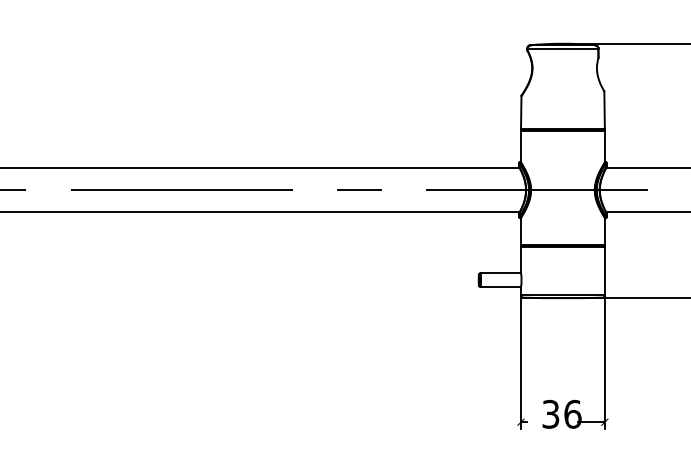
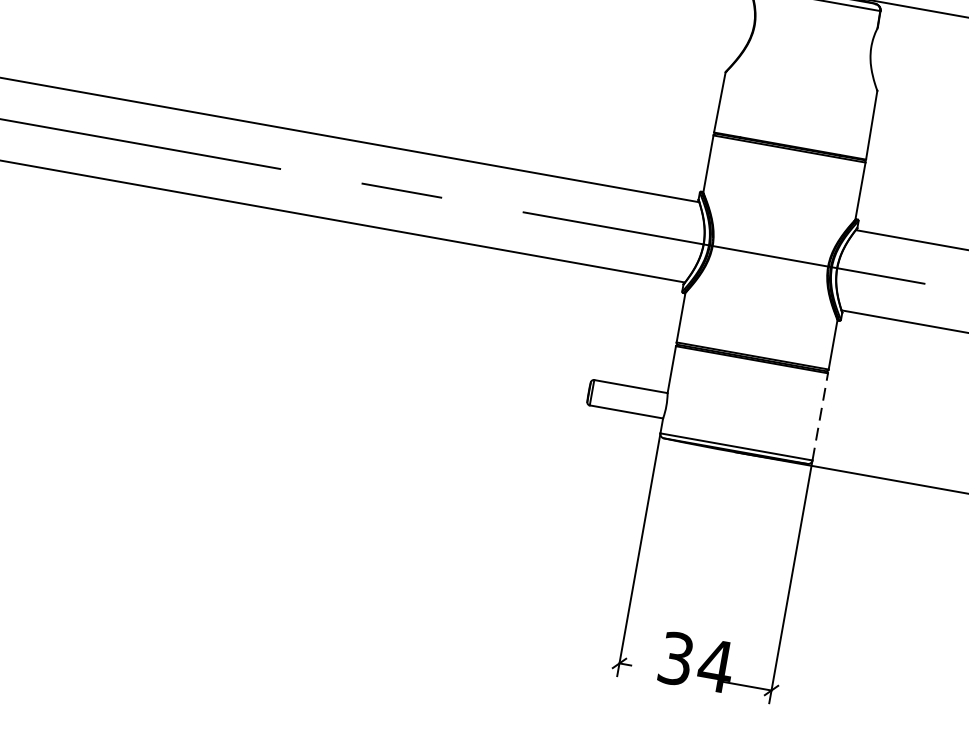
line: (604, 270) -> (819, 415), solid -> dashed
text: (572, 413) -> (715, 664), 36 -> 34

